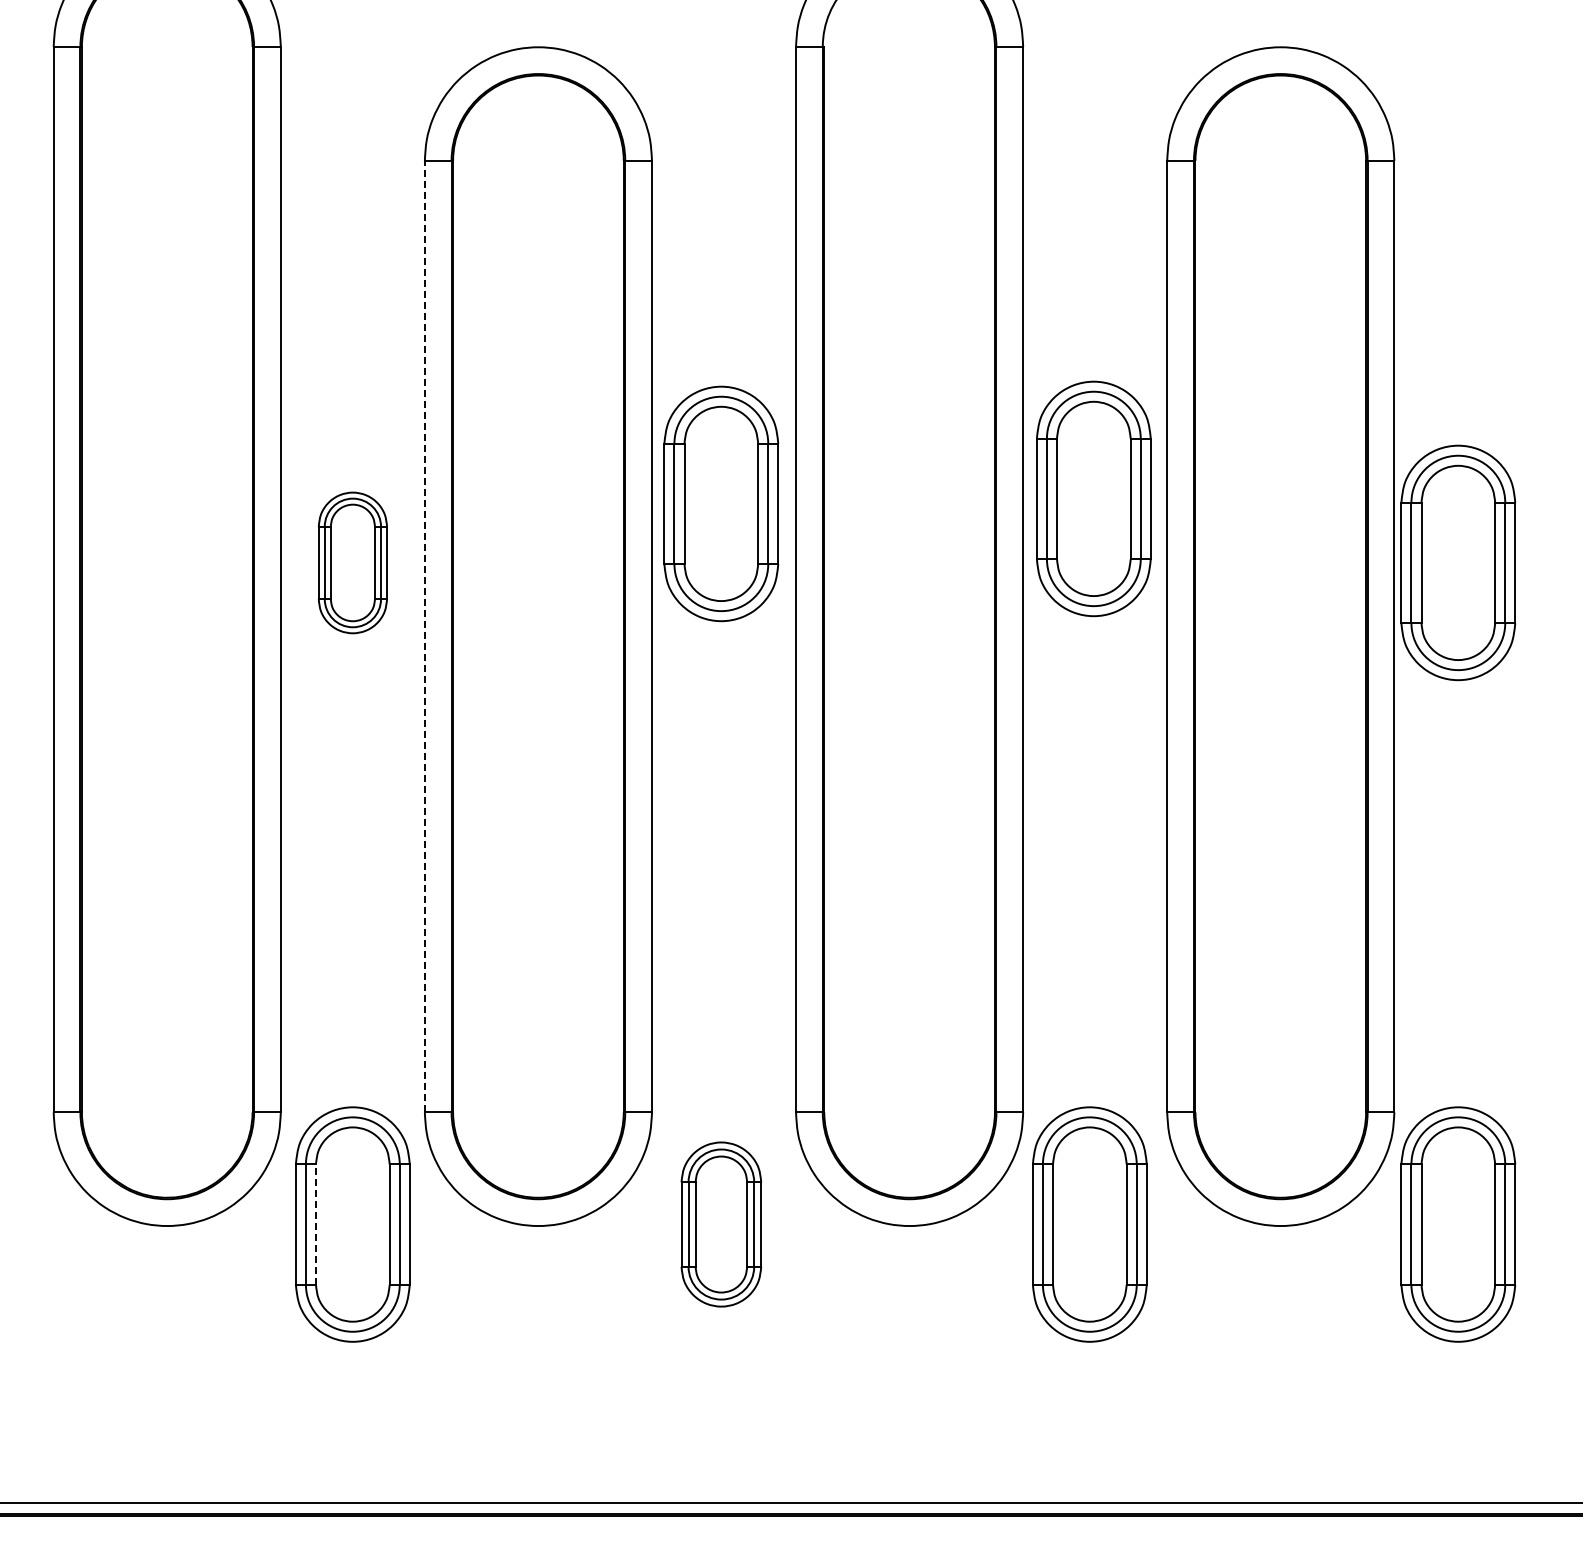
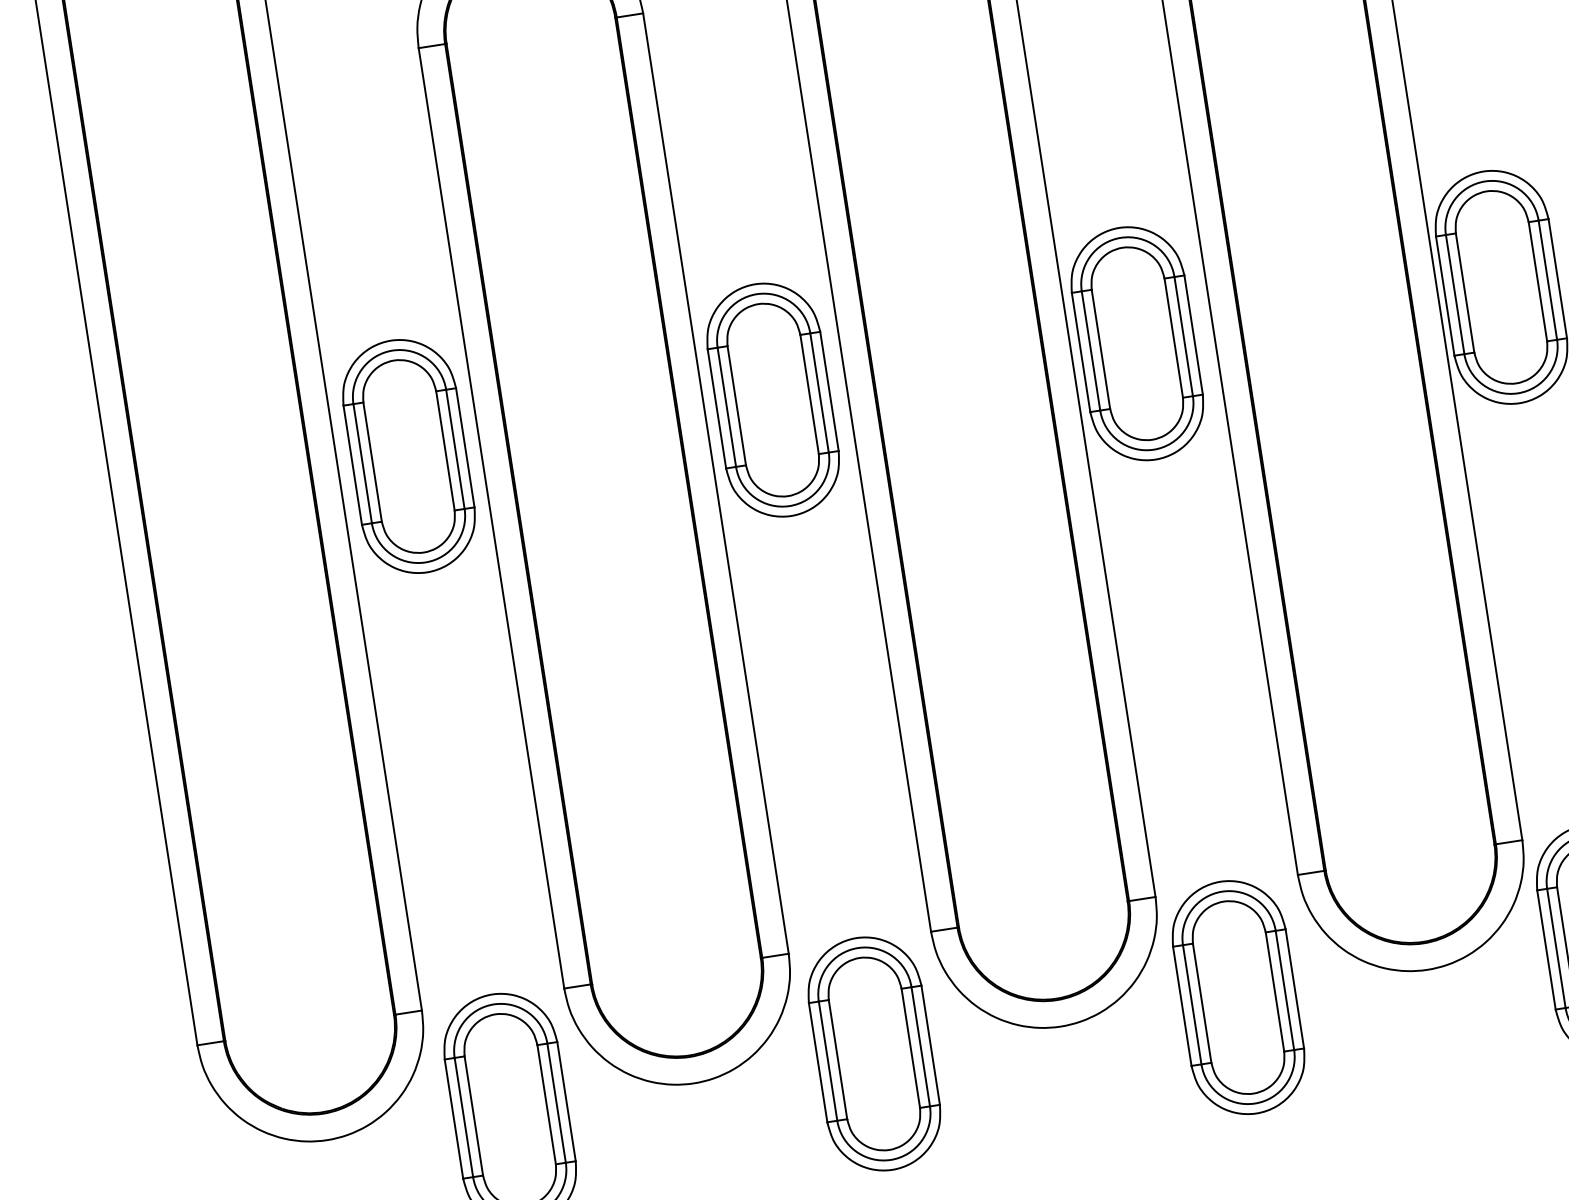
part: (1093, 498) -> (1136, 343), moved
part: (721, 503) -> (773, 399), moved
part: (352, 562) -> (408, 456), size x1.67
line: (424, 636) -> (491, 518), dashed -> solid
line: (315, 1224) -> (473, 1116), dashed -> solid
part: (721, 1224) -> (874, 1053), size x1.43

